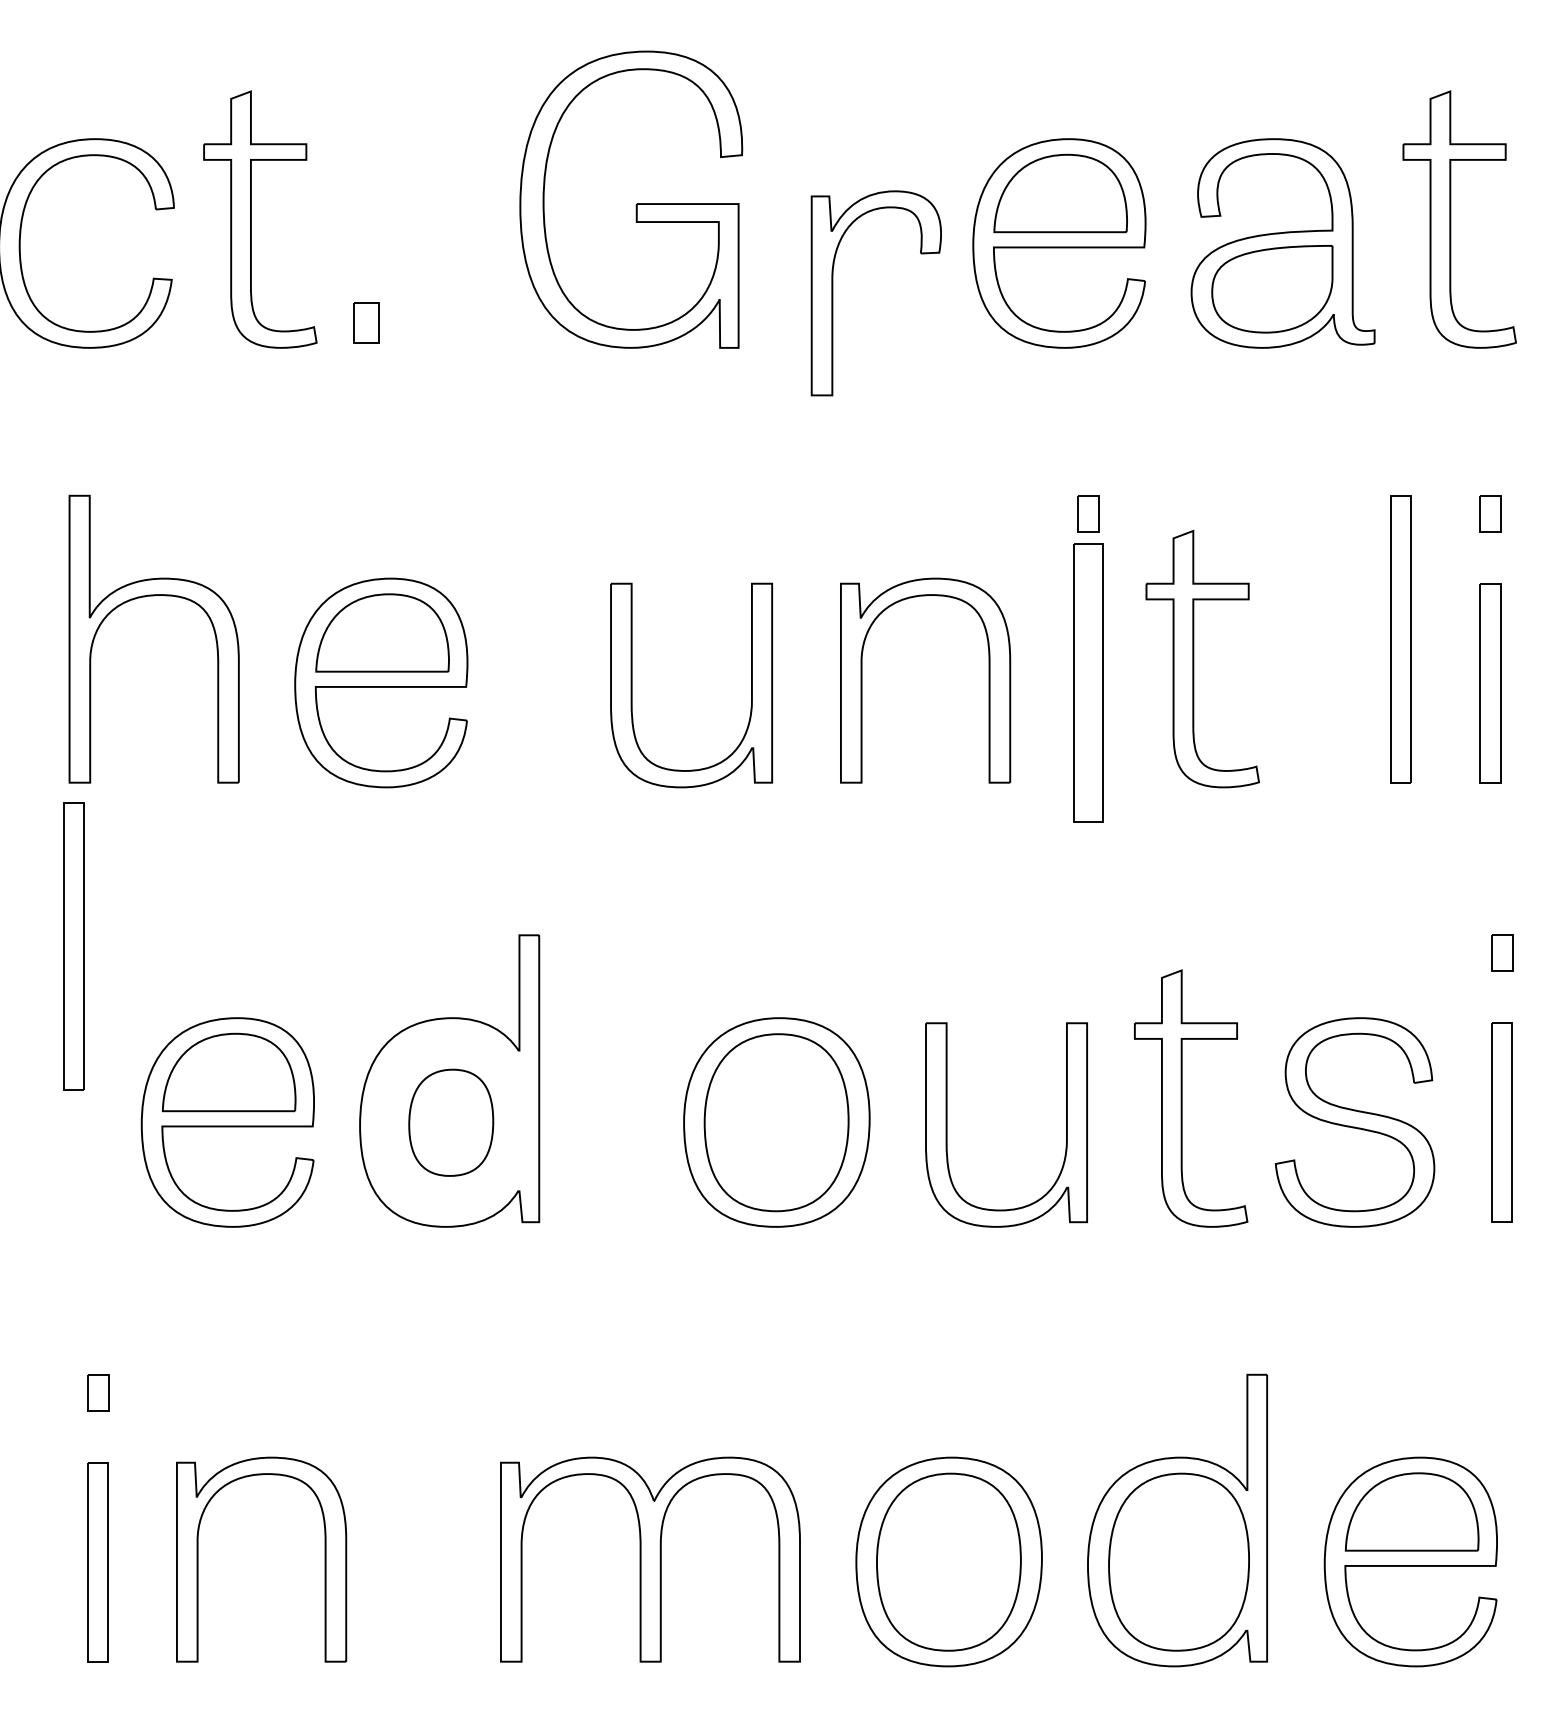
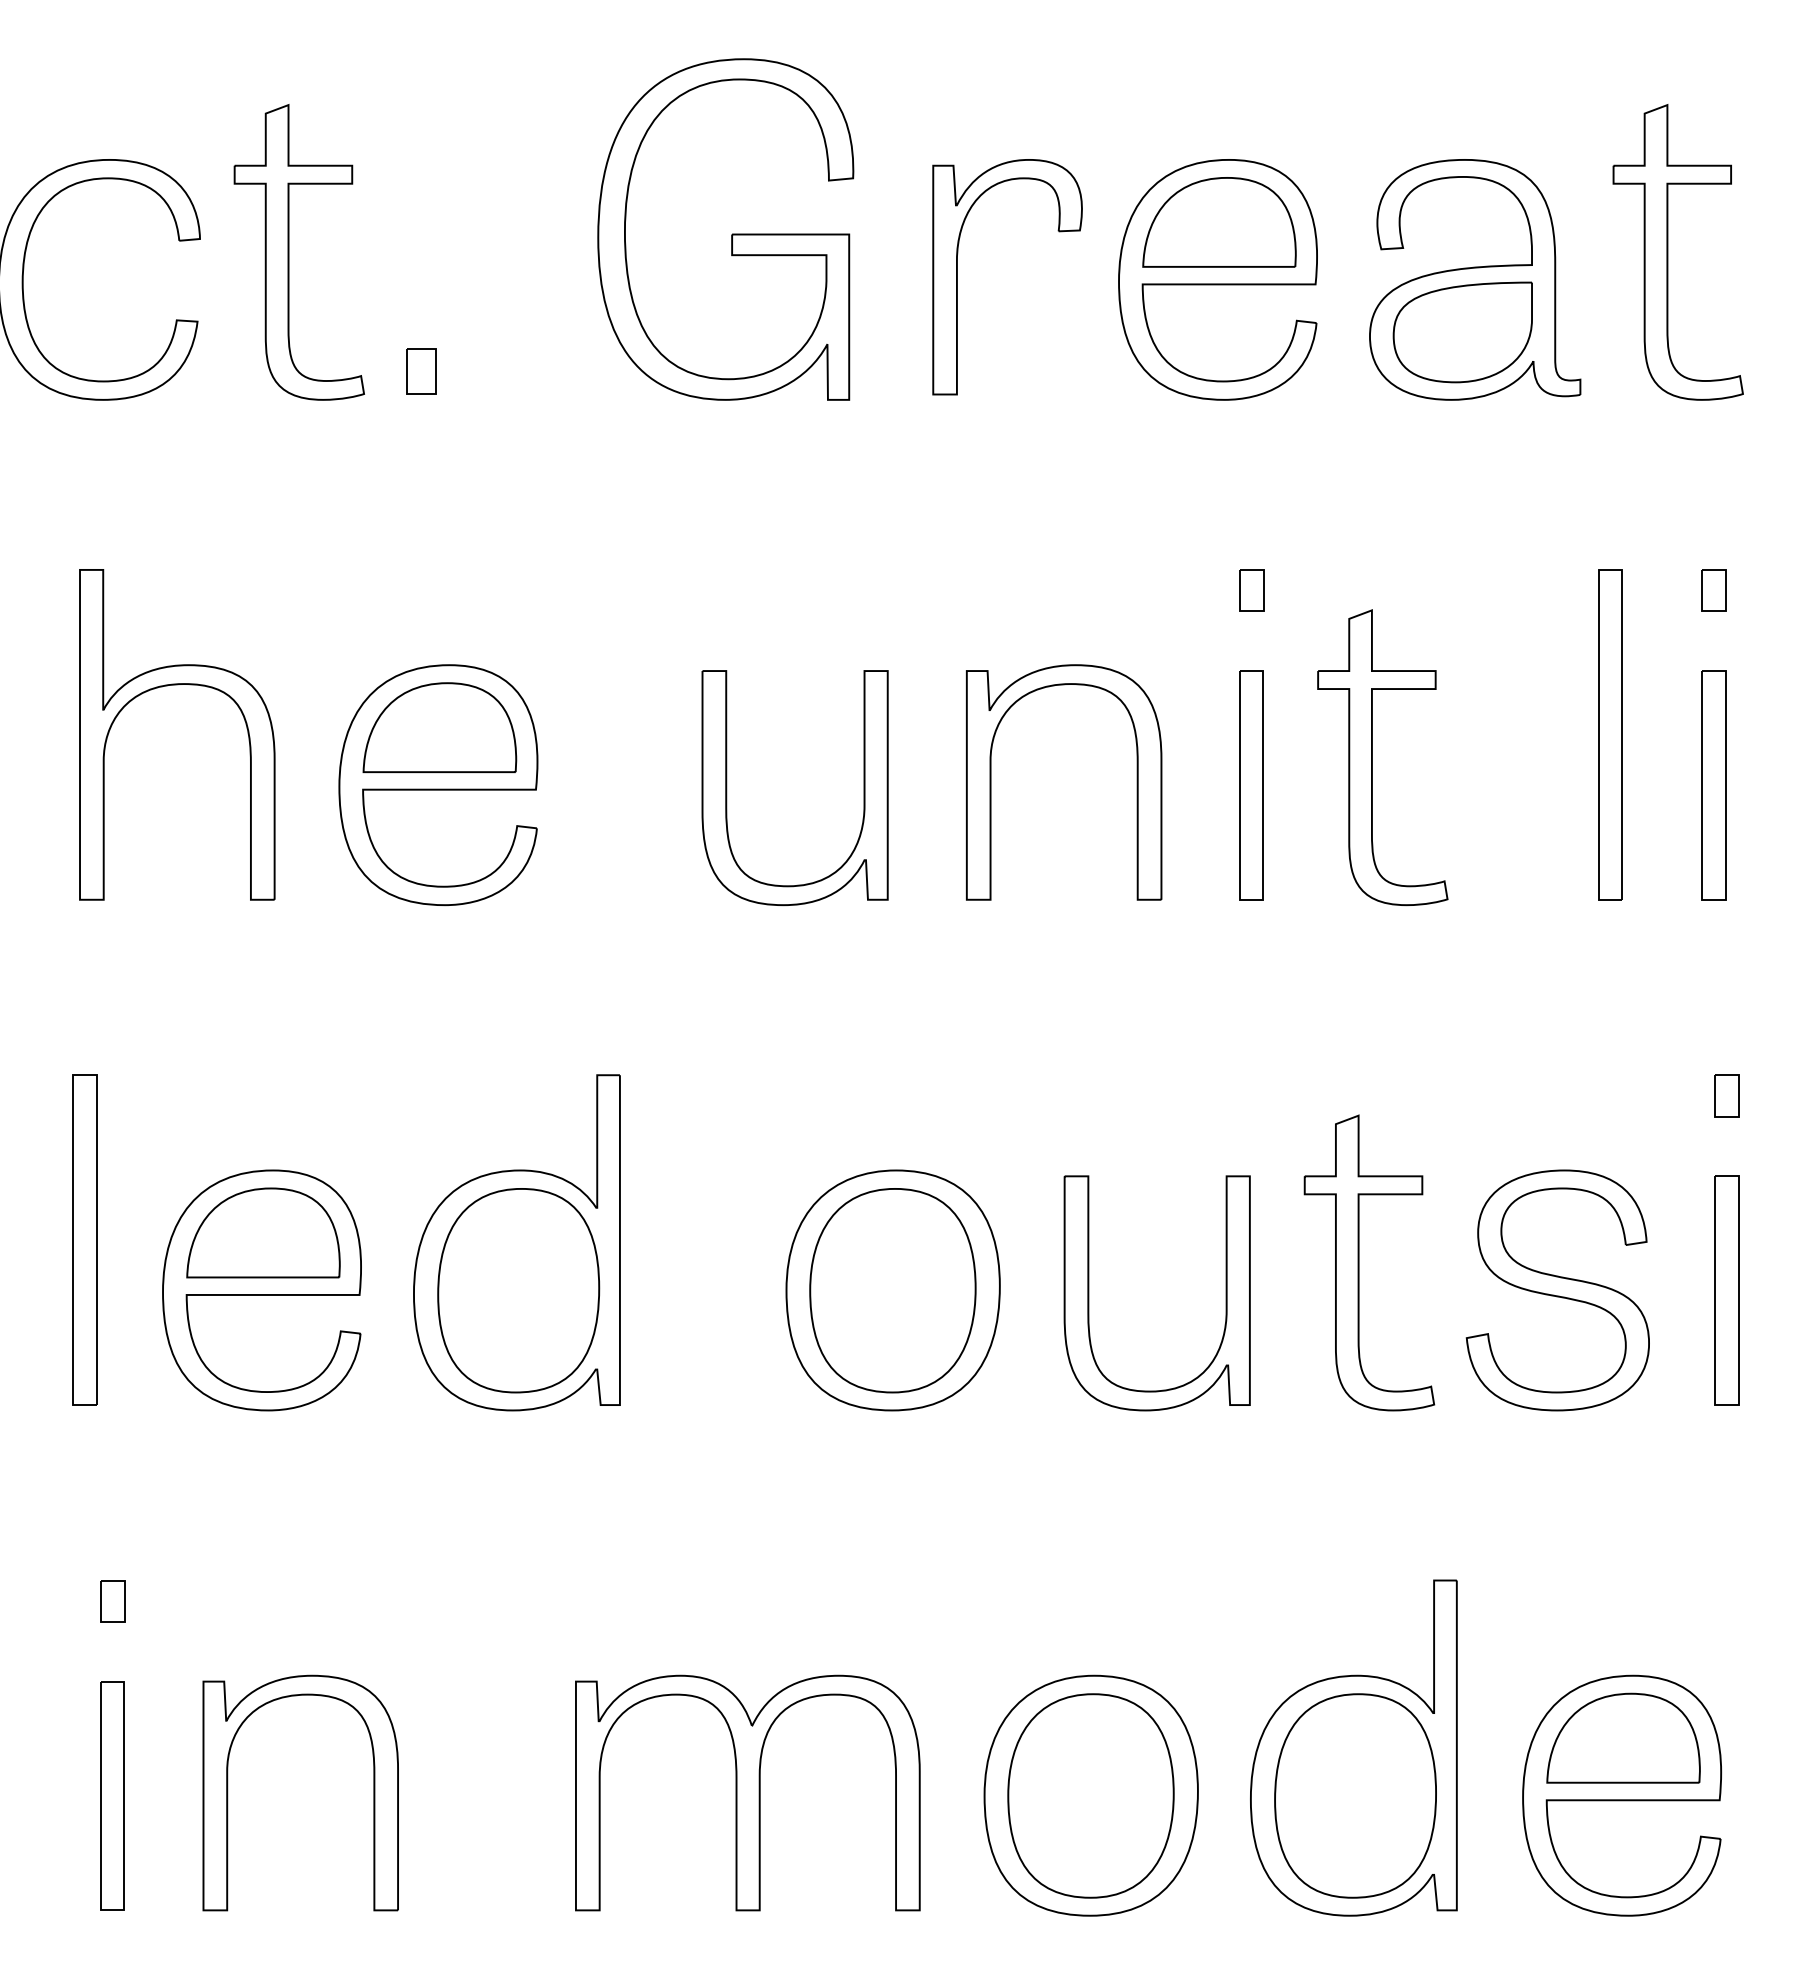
part: (832, 293) -> (957, 277), moved
part: (1088, 683) -> (1251, 785), size x0.71
part: (73, 945) -> (84, 1239), moved
part: (450, 1122) -> (518, 1290), size x1.67

